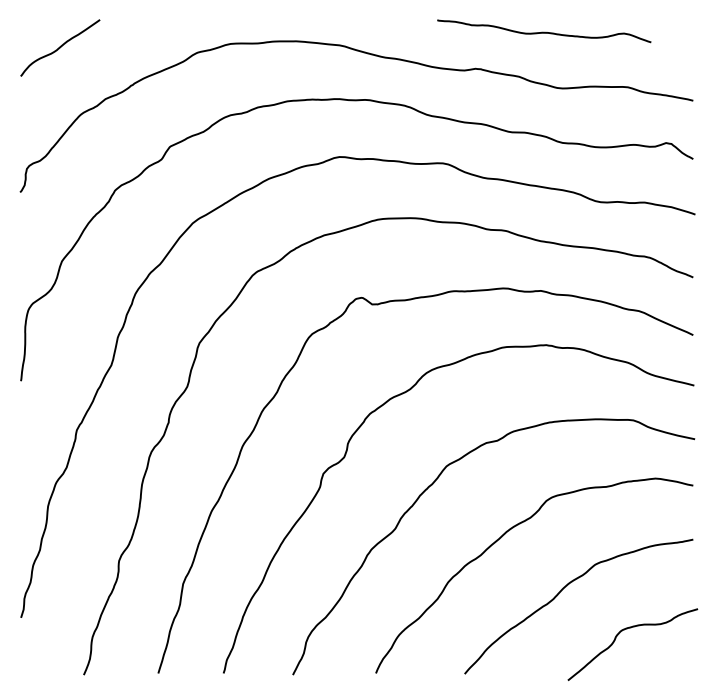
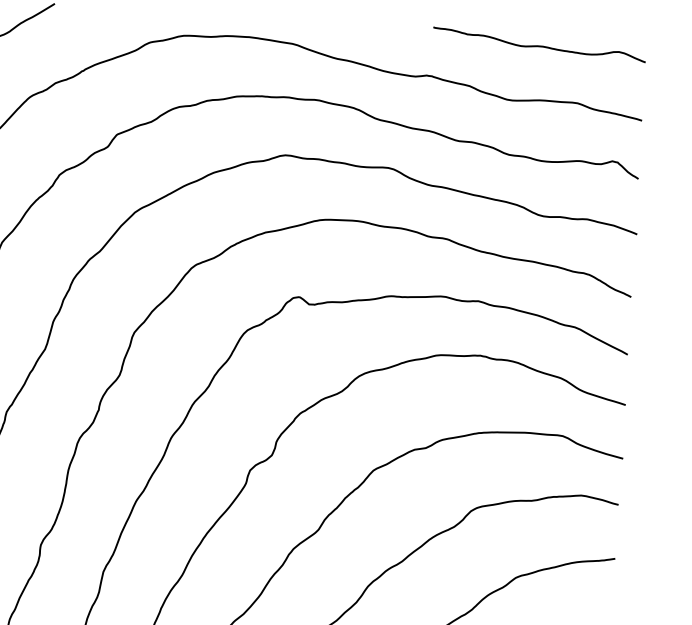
curve: (544, 31) -> (539, 45), moved

